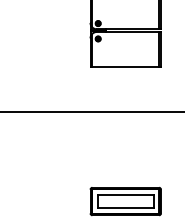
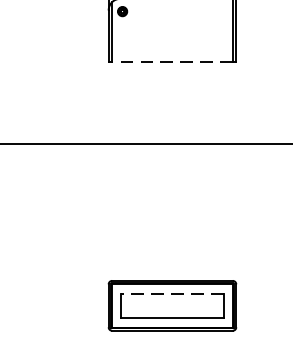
line: (125, 66) -> (171, 61), solid -> dashed
line: (125, 194) -> (171, 293), solid -> dashed

